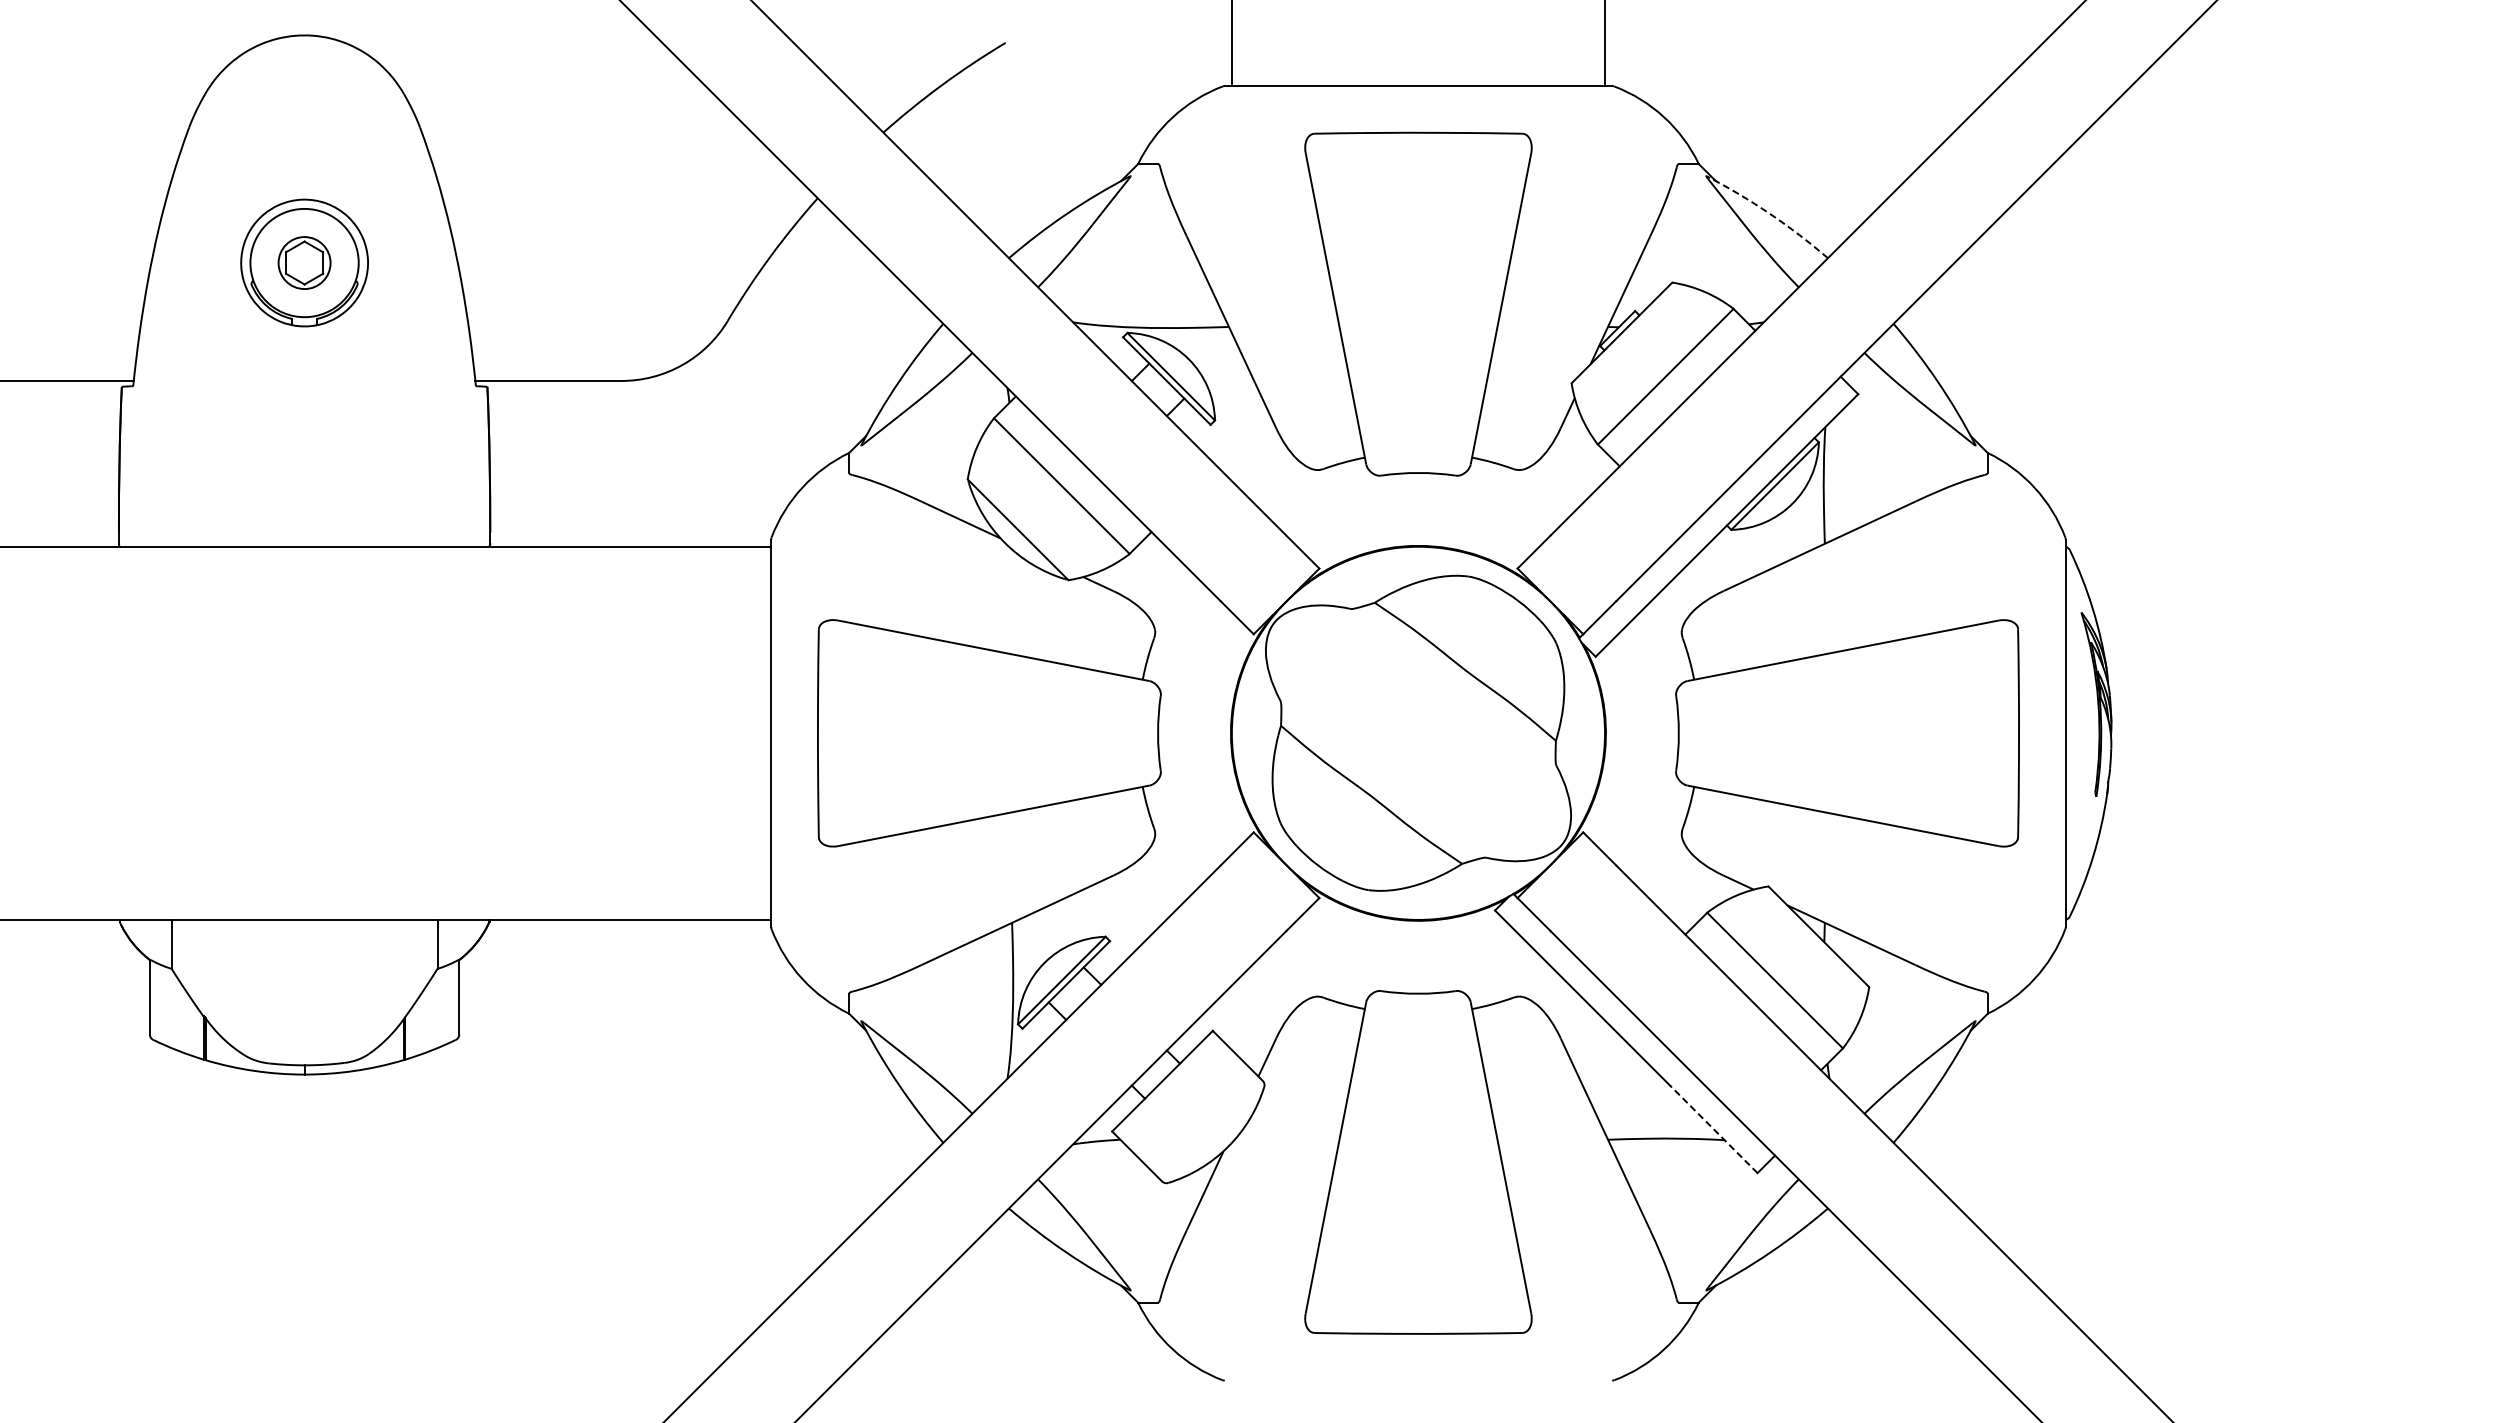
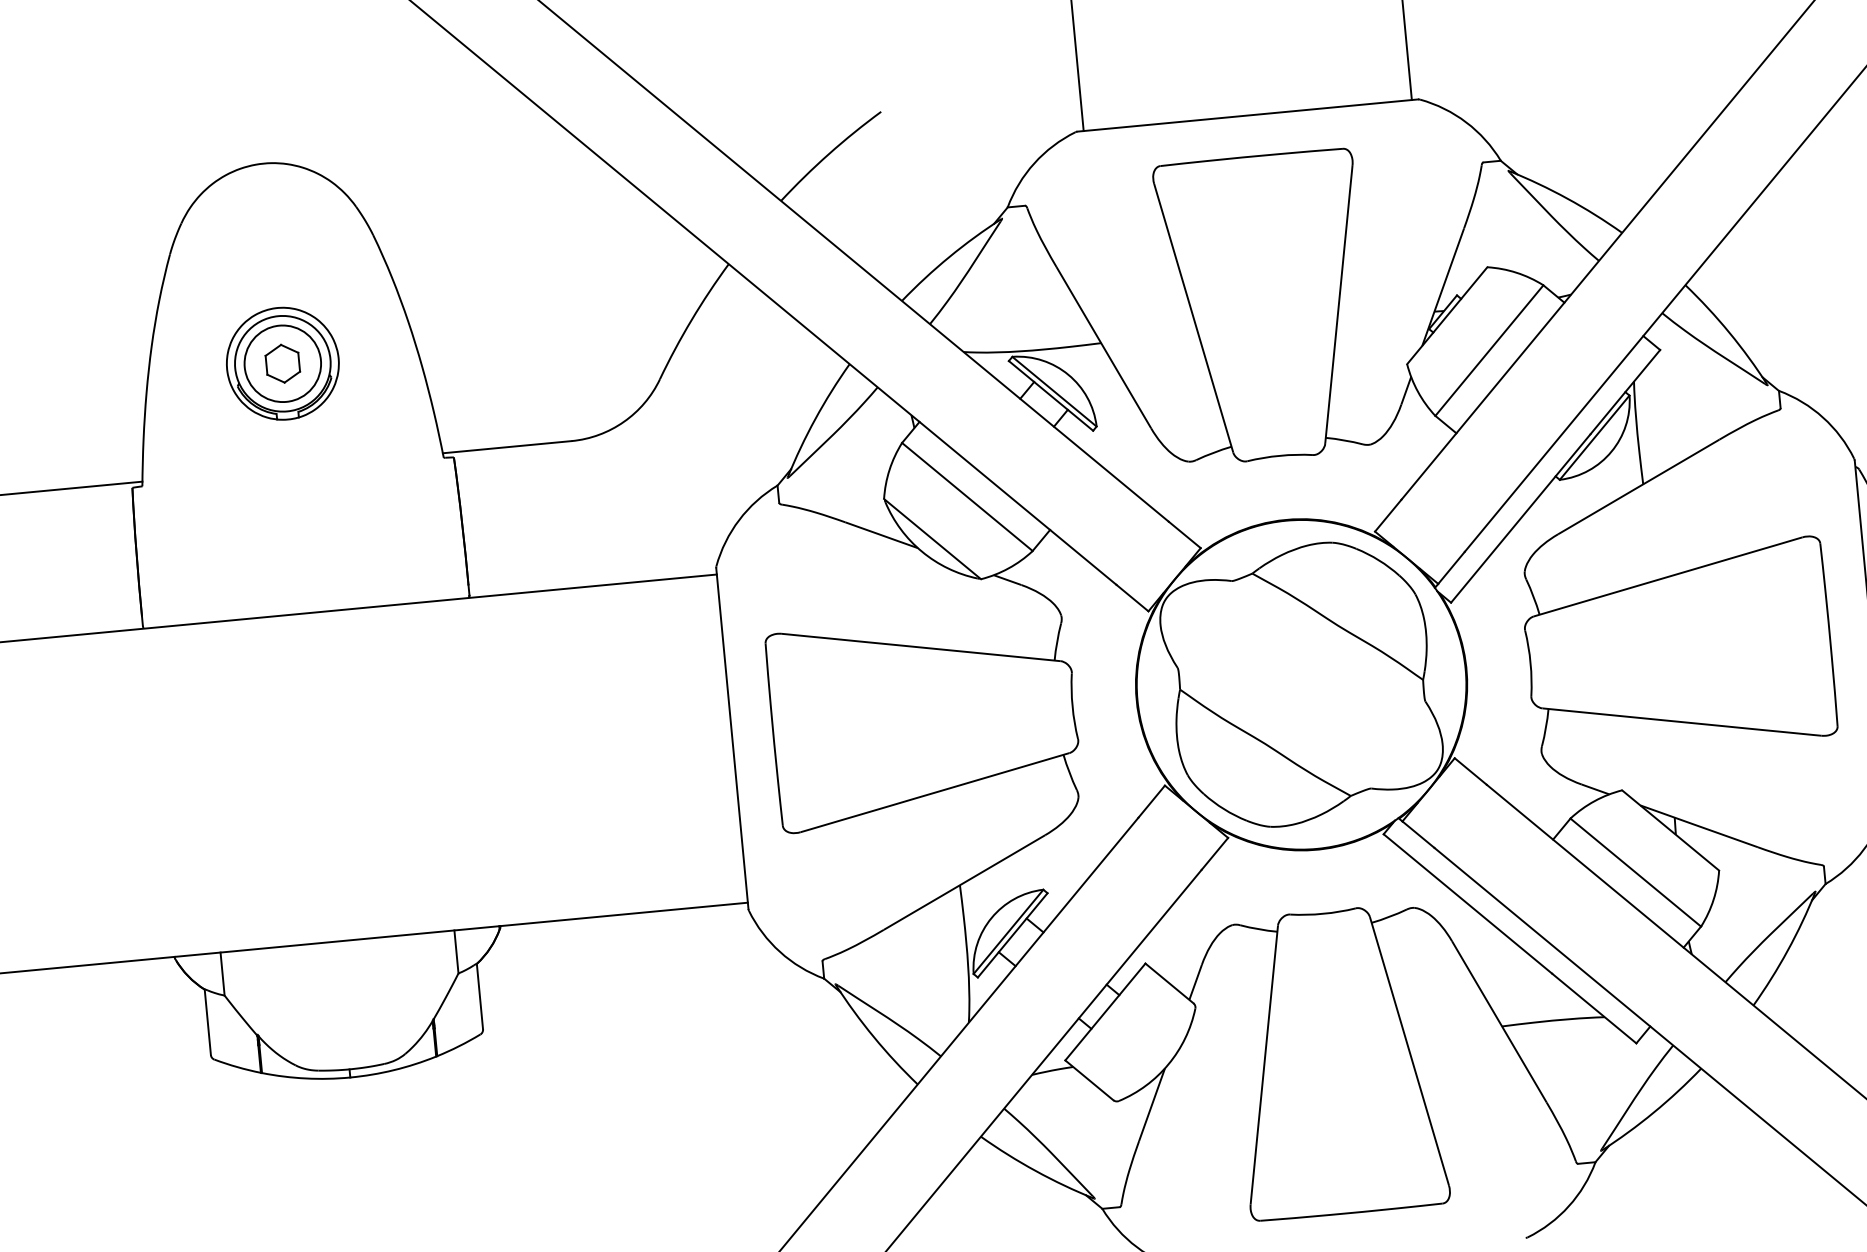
arc: (1769, 213) -> (1567, 198), dashed -> solid
circle: (304, 262) -> (282, 363), size x1.67
line: (1713, 1129) -> (1593, 1008), dashed -> solid

